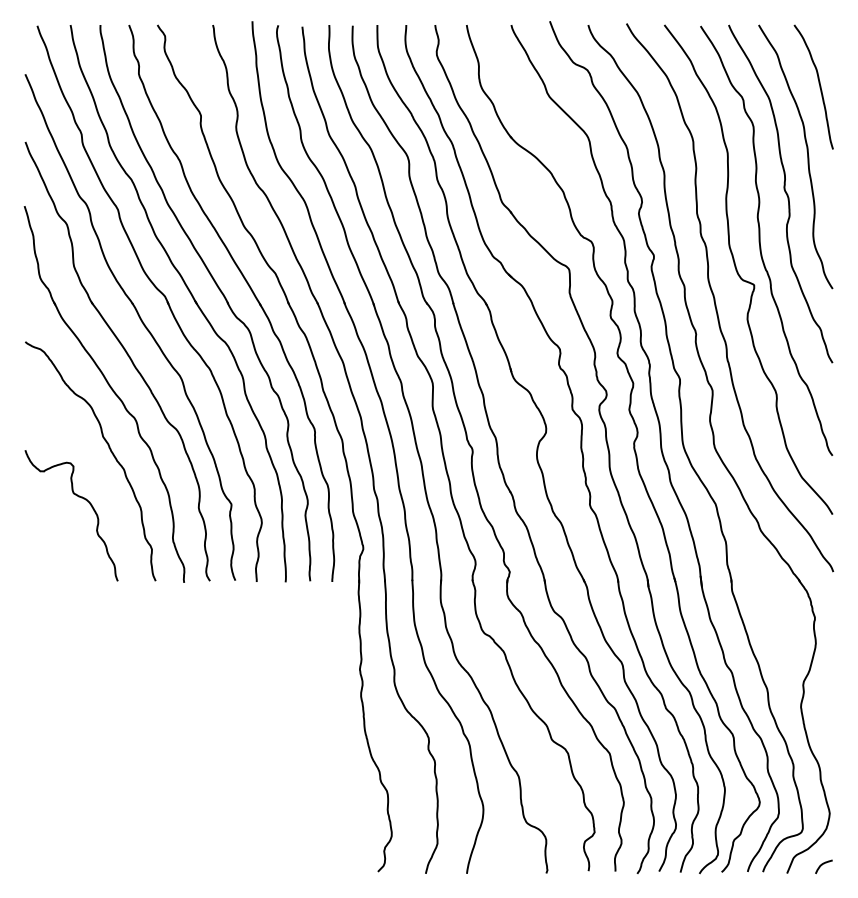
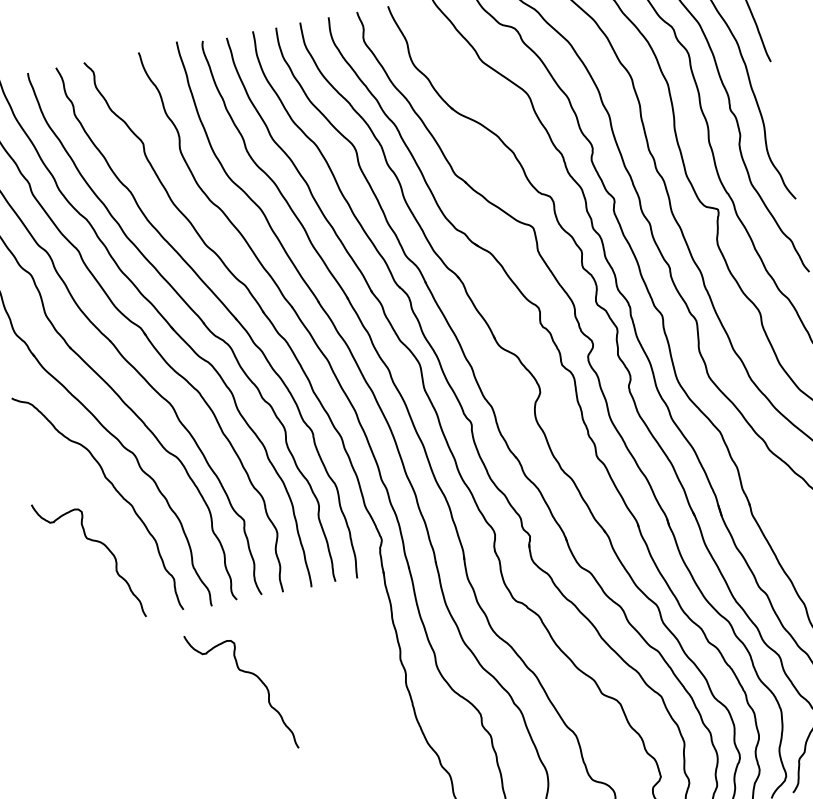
curve: (204, 654) -> (244, 673), added

